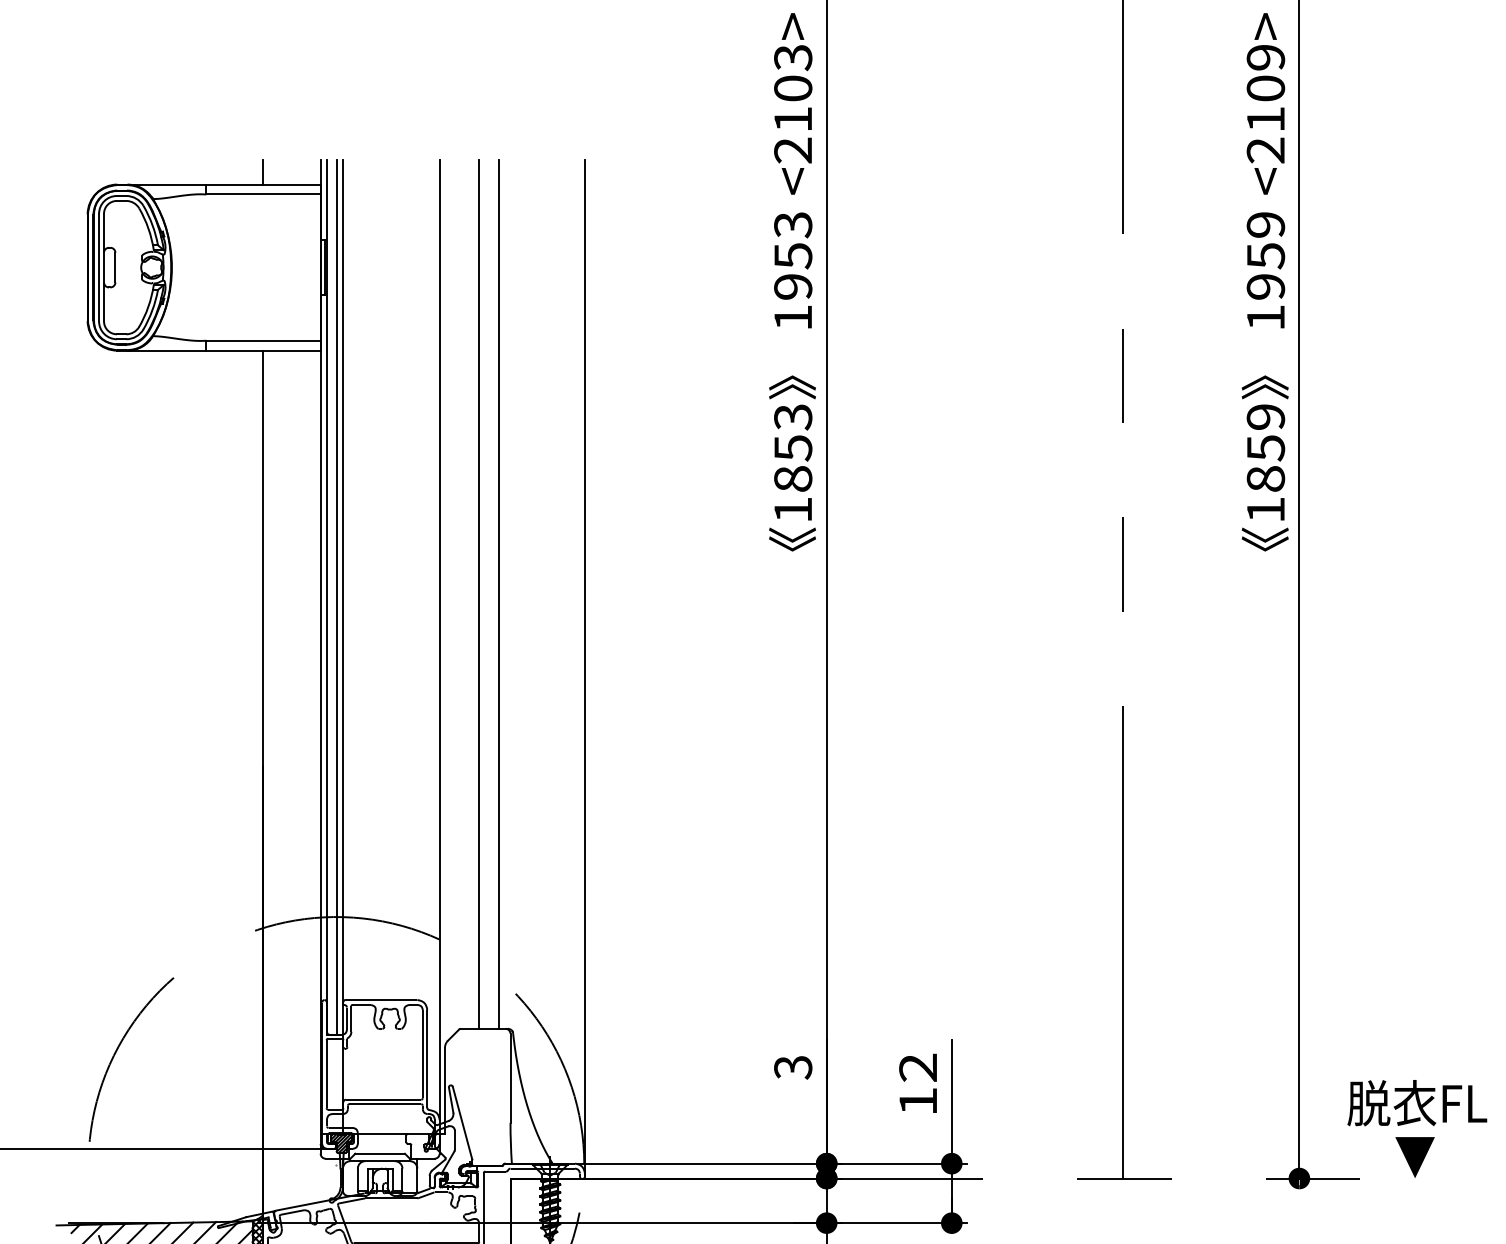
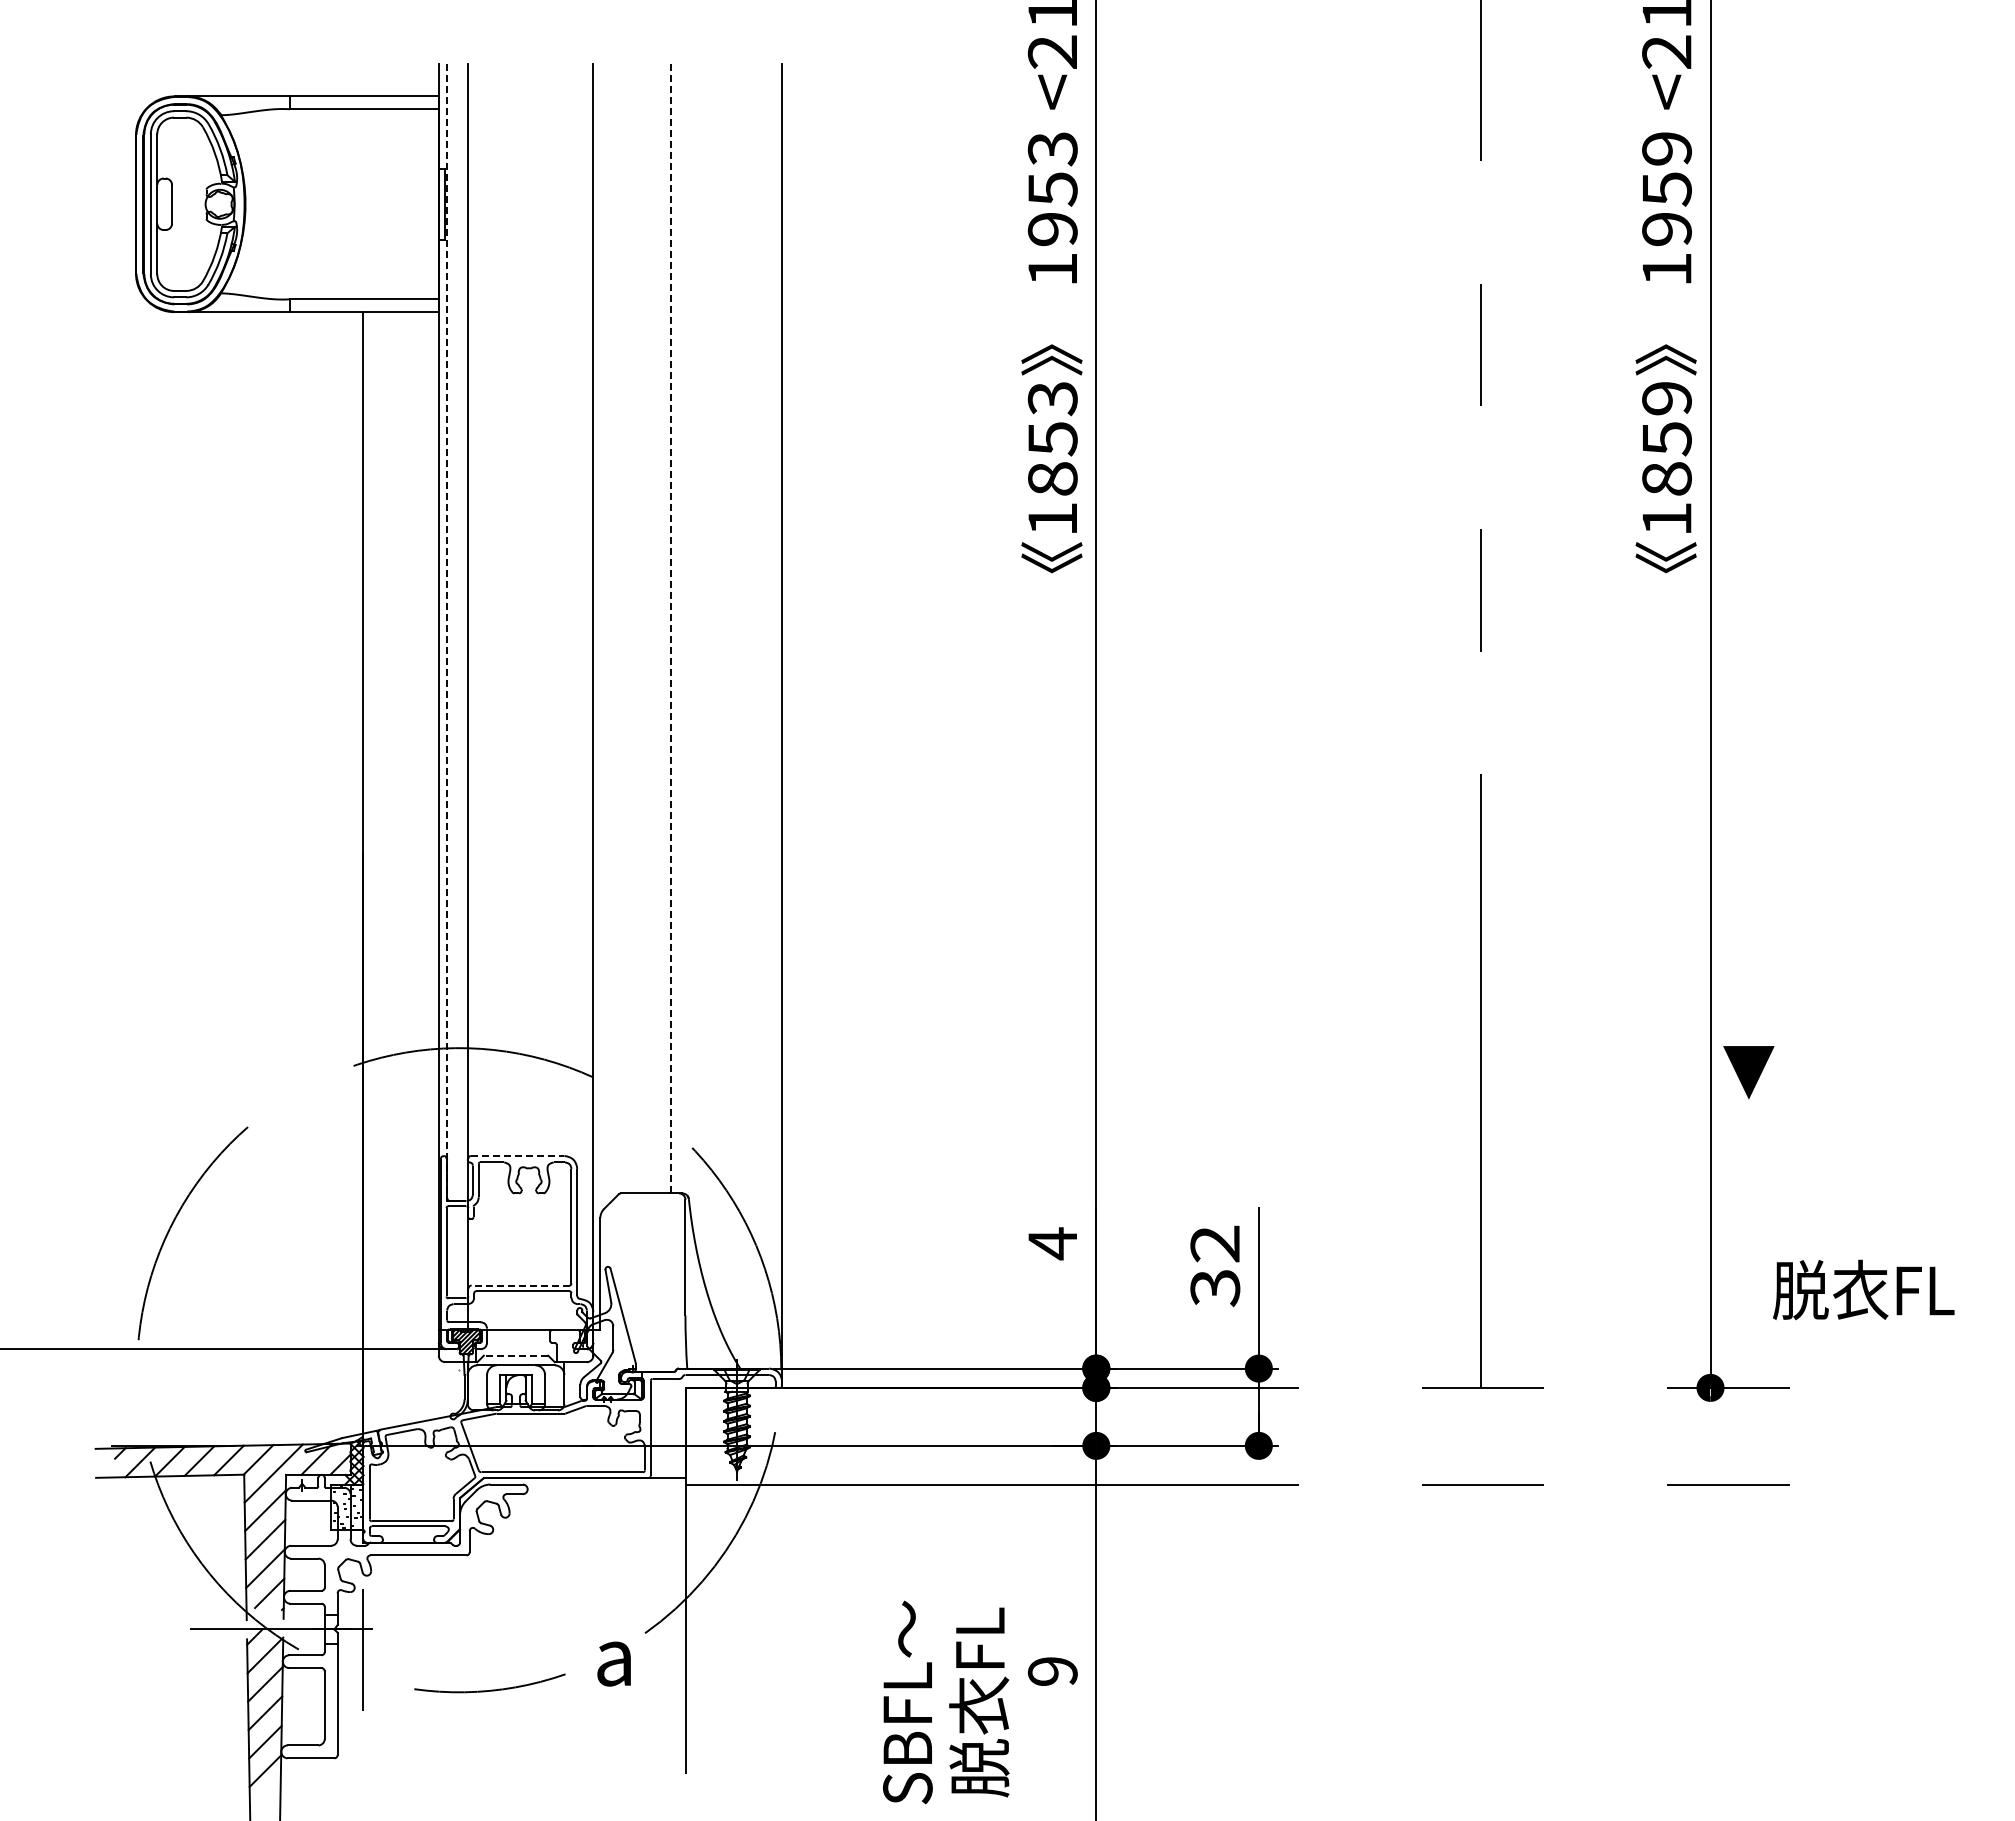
line: (262, 172) -> (363, 80), removed
line: (478, 594) -> (644, 628), removed
line: (498, 594) -> (670, 628), solid -> dashed
line: (327, 597) -> (447, 633), solid -> dashed
line: (337, 597) -> (460, 632), removed
line: (381, 1000) -> (517, 1156), solid -> dashed
text: (792, 1067) -> (1052, 1243), 3 -> 4
line: (383, 1099) -> (520, 1285), solid -> dashed
text: (918, 1102) -> (1215, 1288), 12 -> 32
line: (379, 1153) -> (515, 1355), solid -> dashed
text: (1414, 1157) -> (1748, 1072), moved

